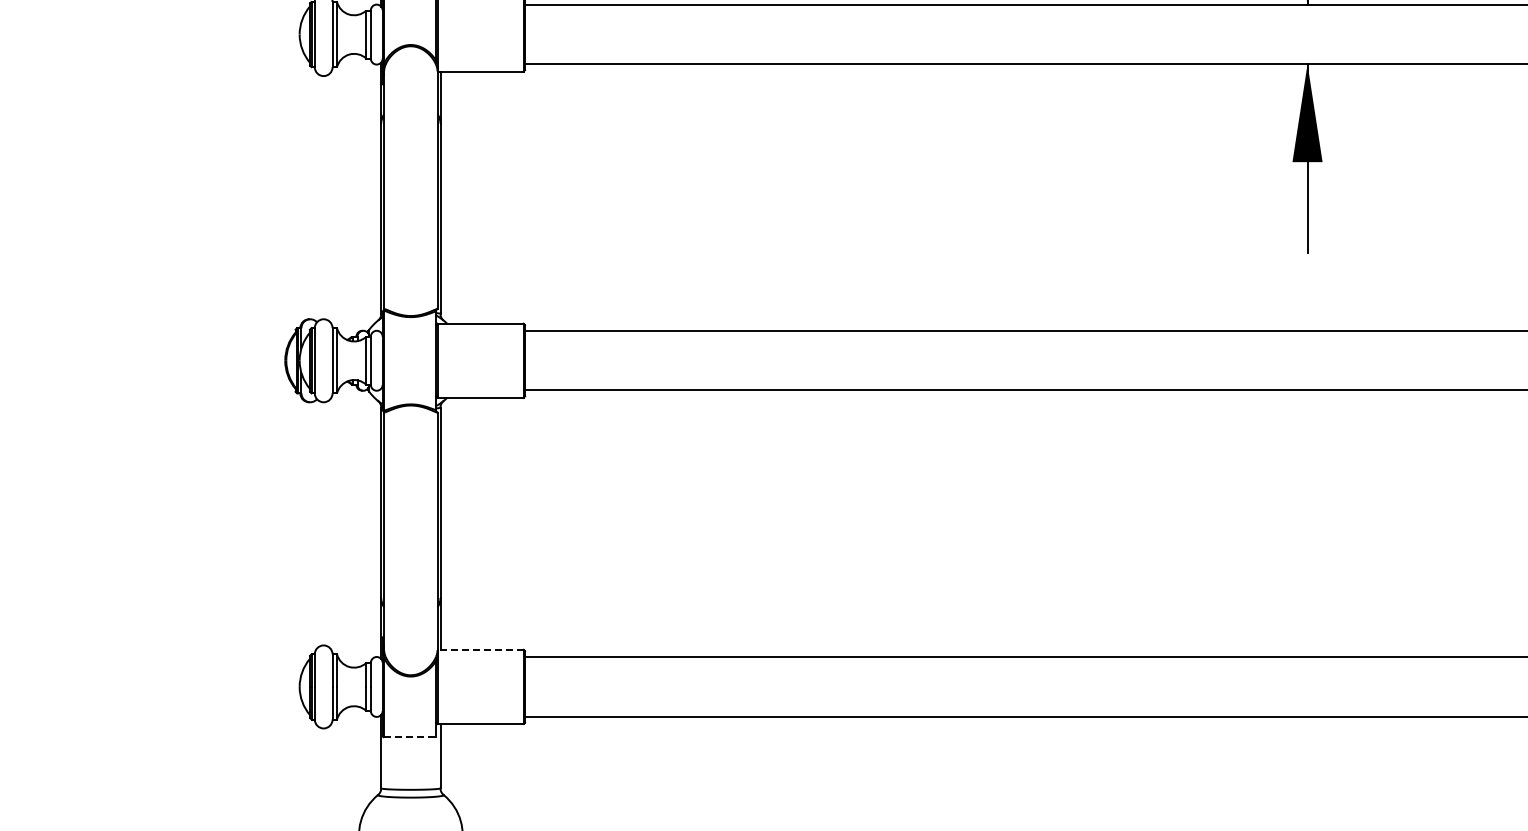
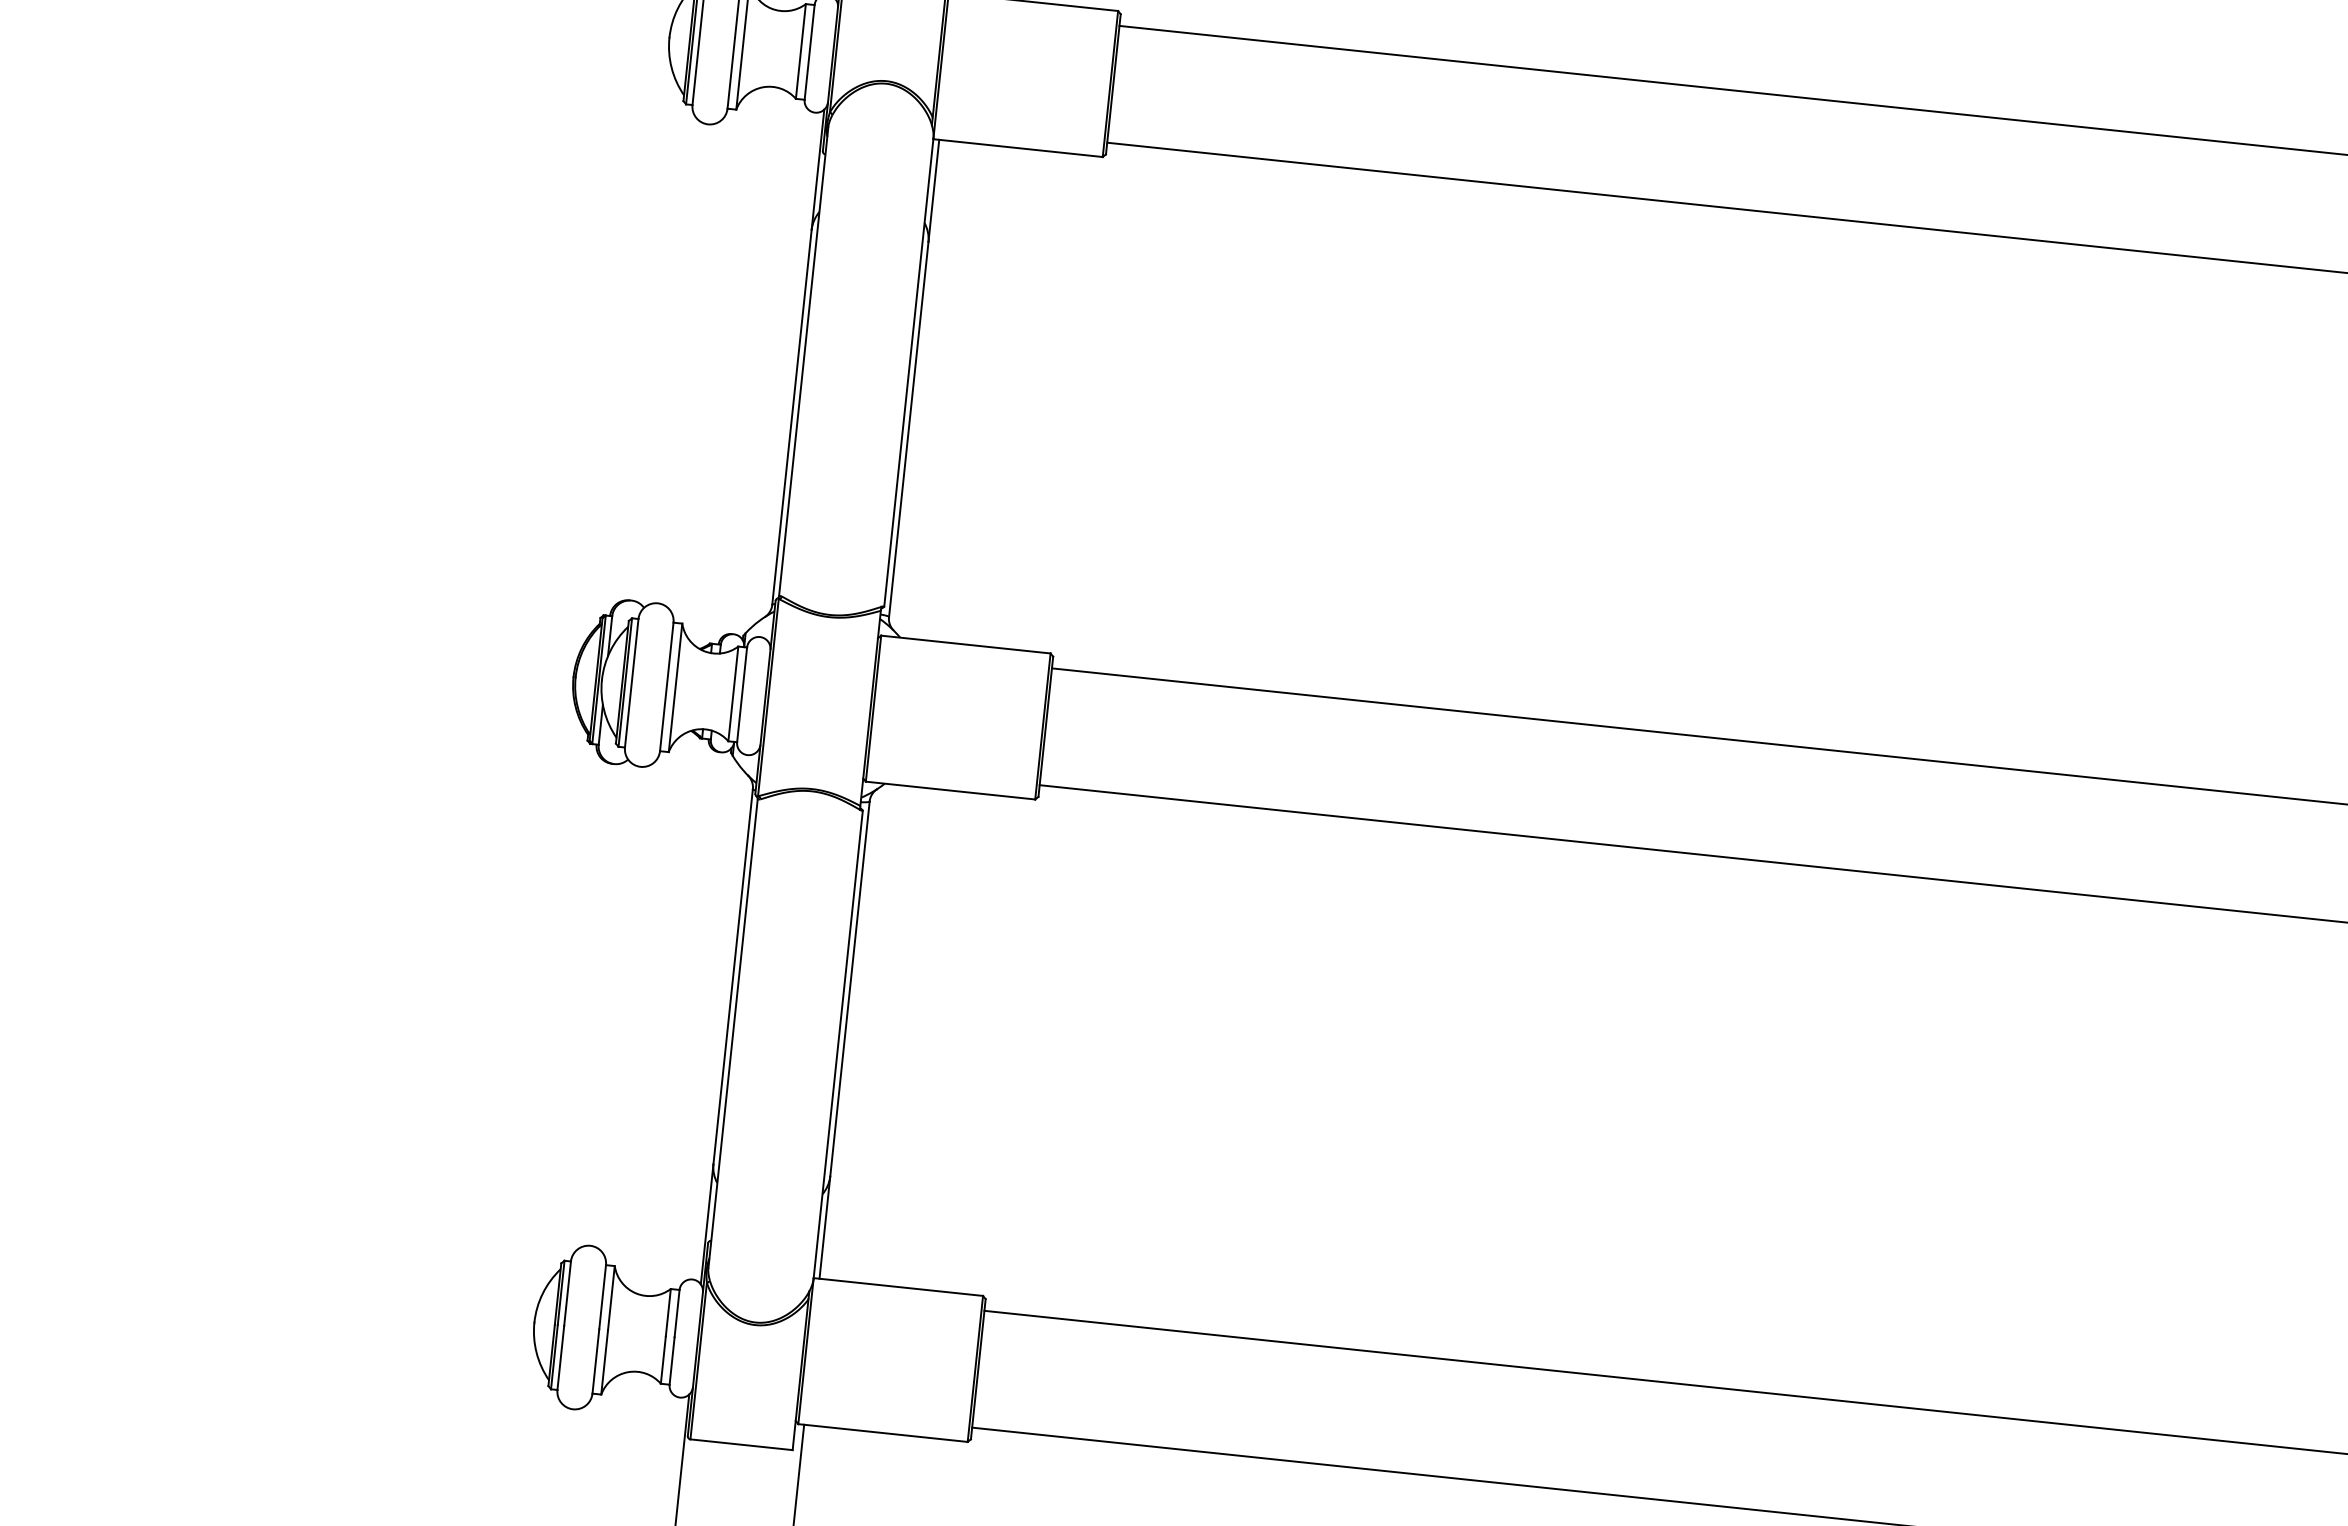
line: (480, 649) -> (898, 1286), dashed -> solid
line: (410, 737) -> (742, 1445), dashed -> solid

